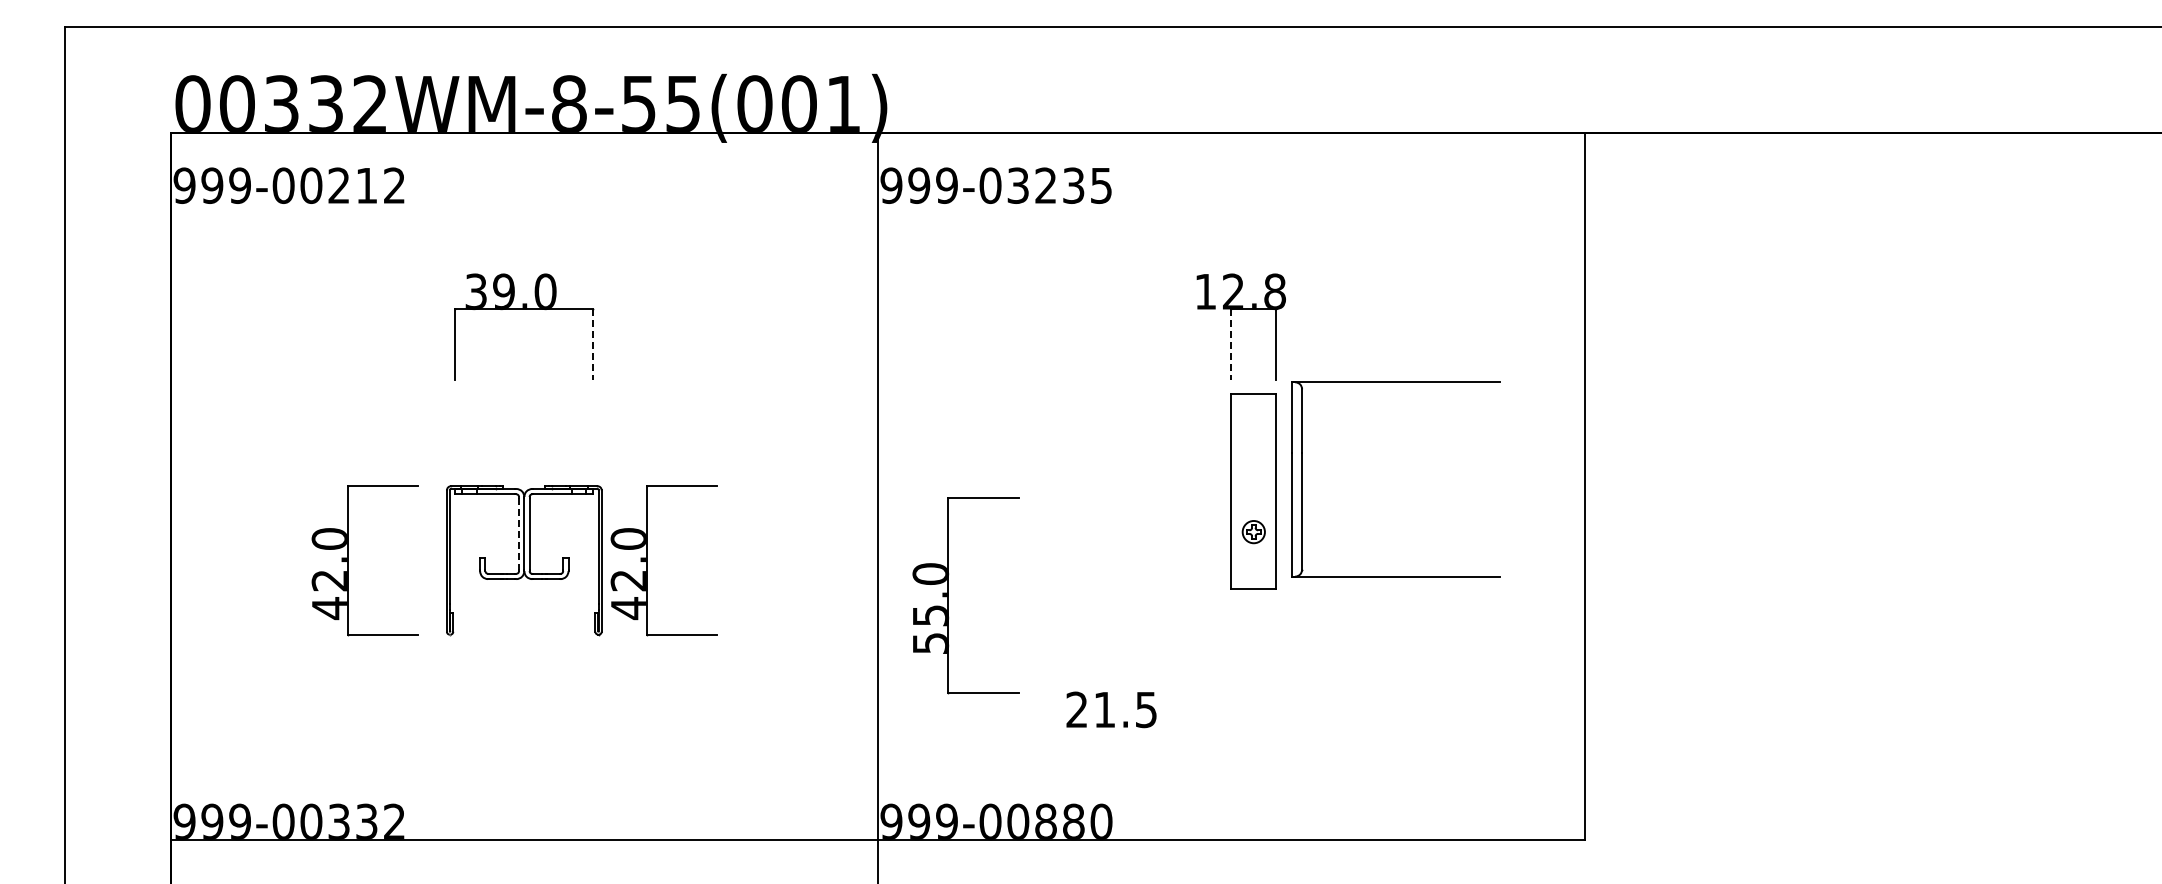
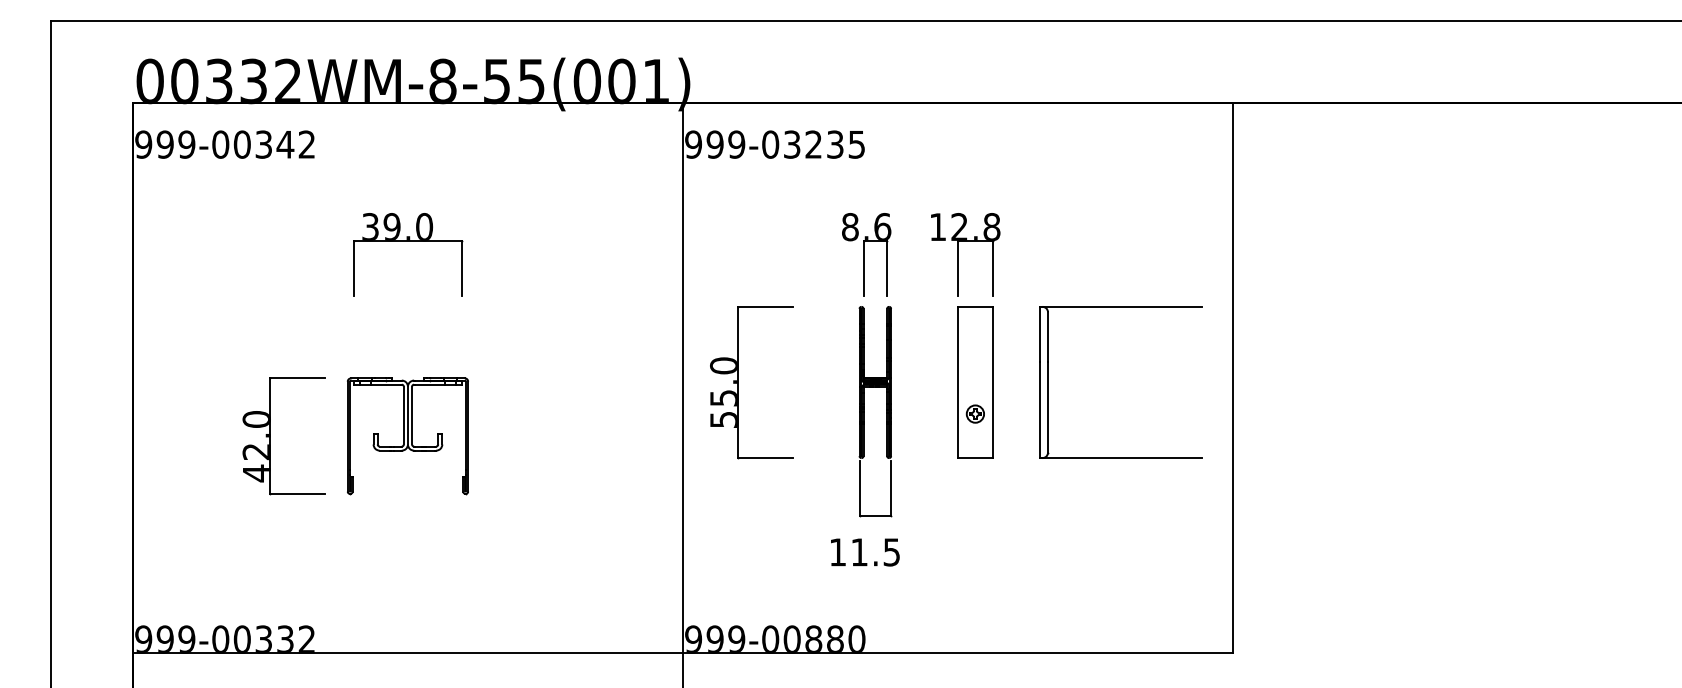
text: (353, 185) -> (275, 144), 999-00212 -> 999-00342
part: (1113, 326) -> (866, 254), added
line: (593, 345) -> (461, 268), dashed -> solid
line: (1231, 345) -> (958, 268), dashed -> solid
part: (1302, 479) -> (1048, 382), moved
part: (1139, 528) -> (886, 411), added
line: (519, 534) -> (404, 415), dashed -> solid
part: (647, 560) -> (503, 436), removed
part: (948, 595) -> (737, 382), moved
text: (1076, 709) -> (837, 552), 21.5 -> 11.5

